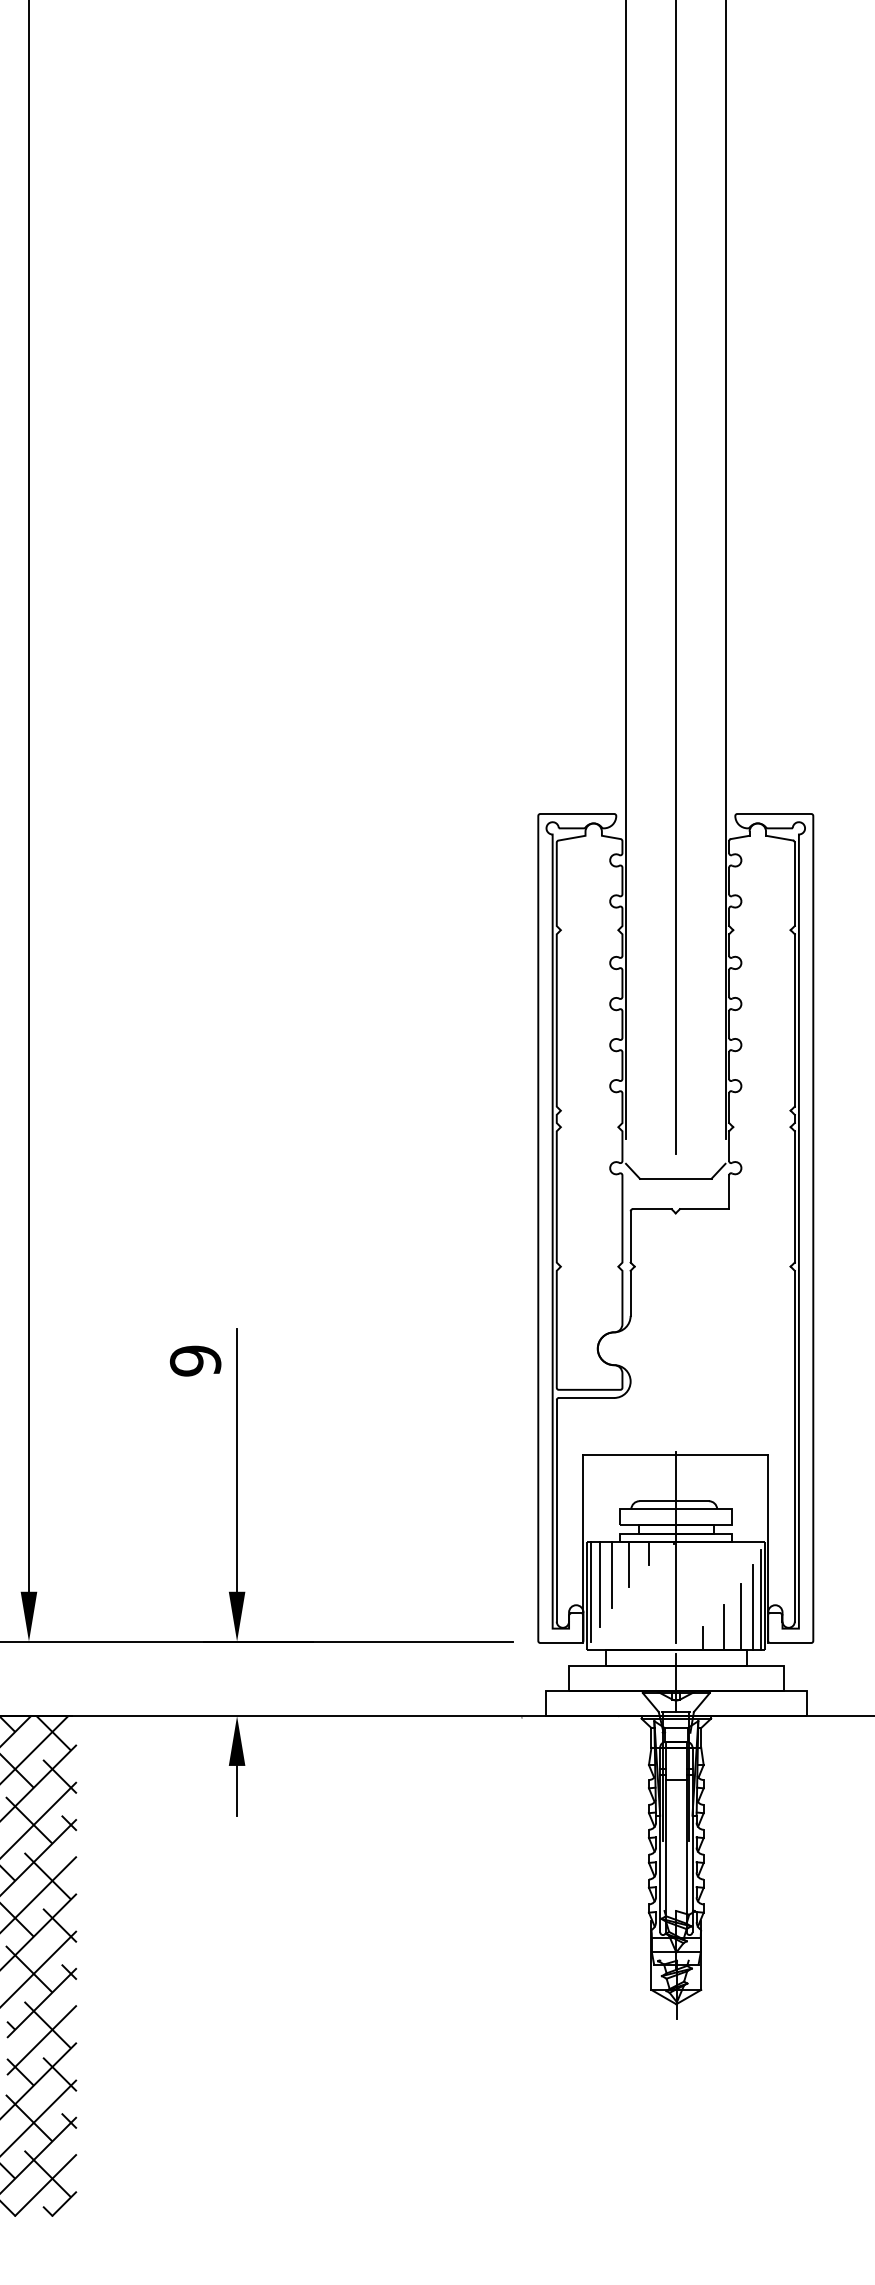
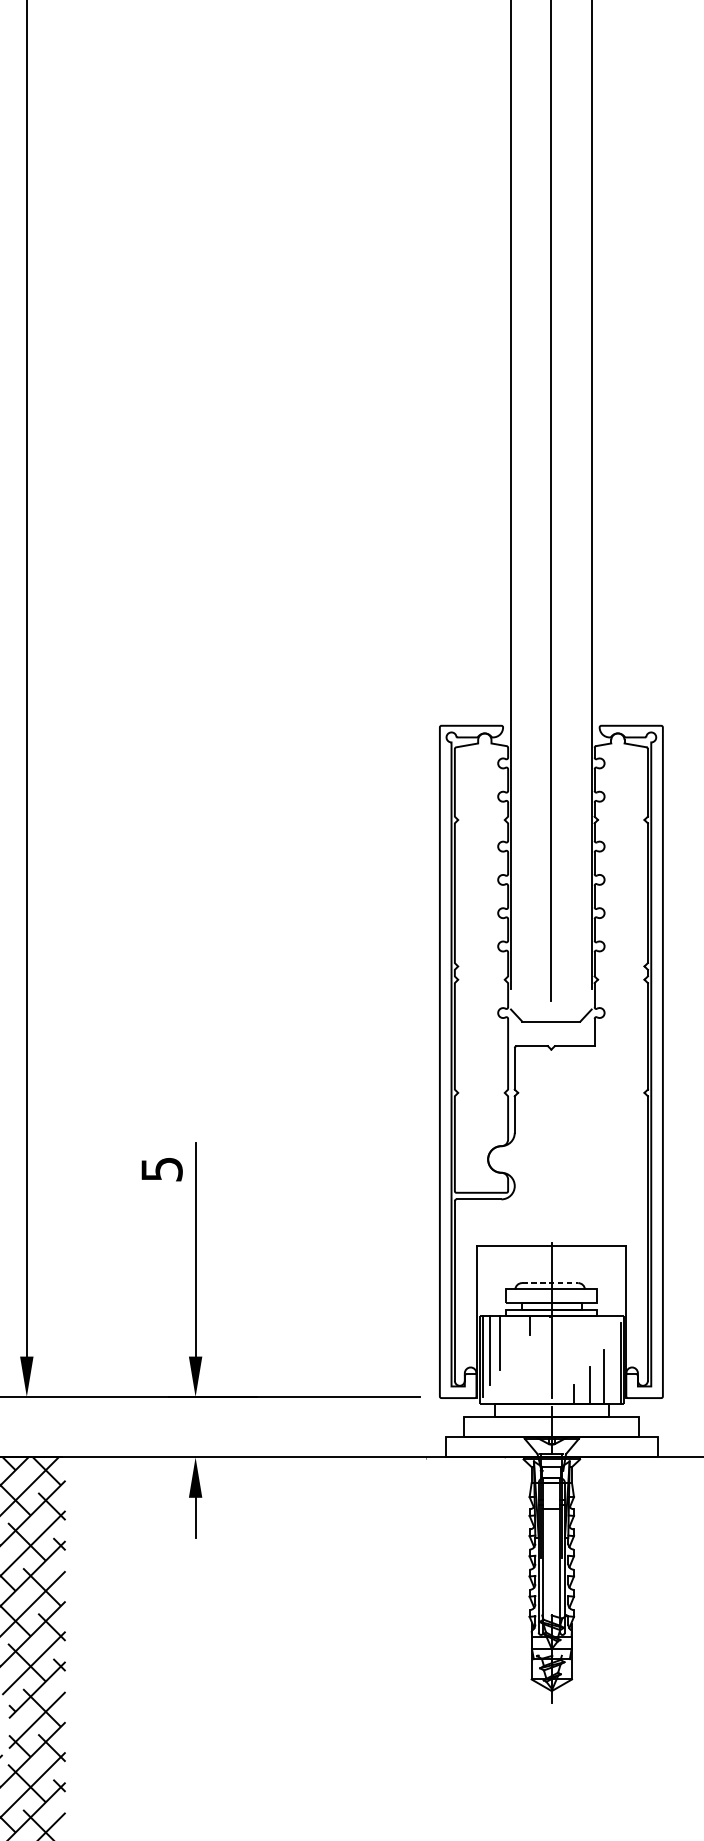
text: (195, 1360) -> (161, 1169), 9 -> 5
line: (674, 1501) -> (550, 1283), solid -> dashed
line: (628, 1564) -> (513, 1334), removed
line: (753, 1606) -> (614, 1368), removed

